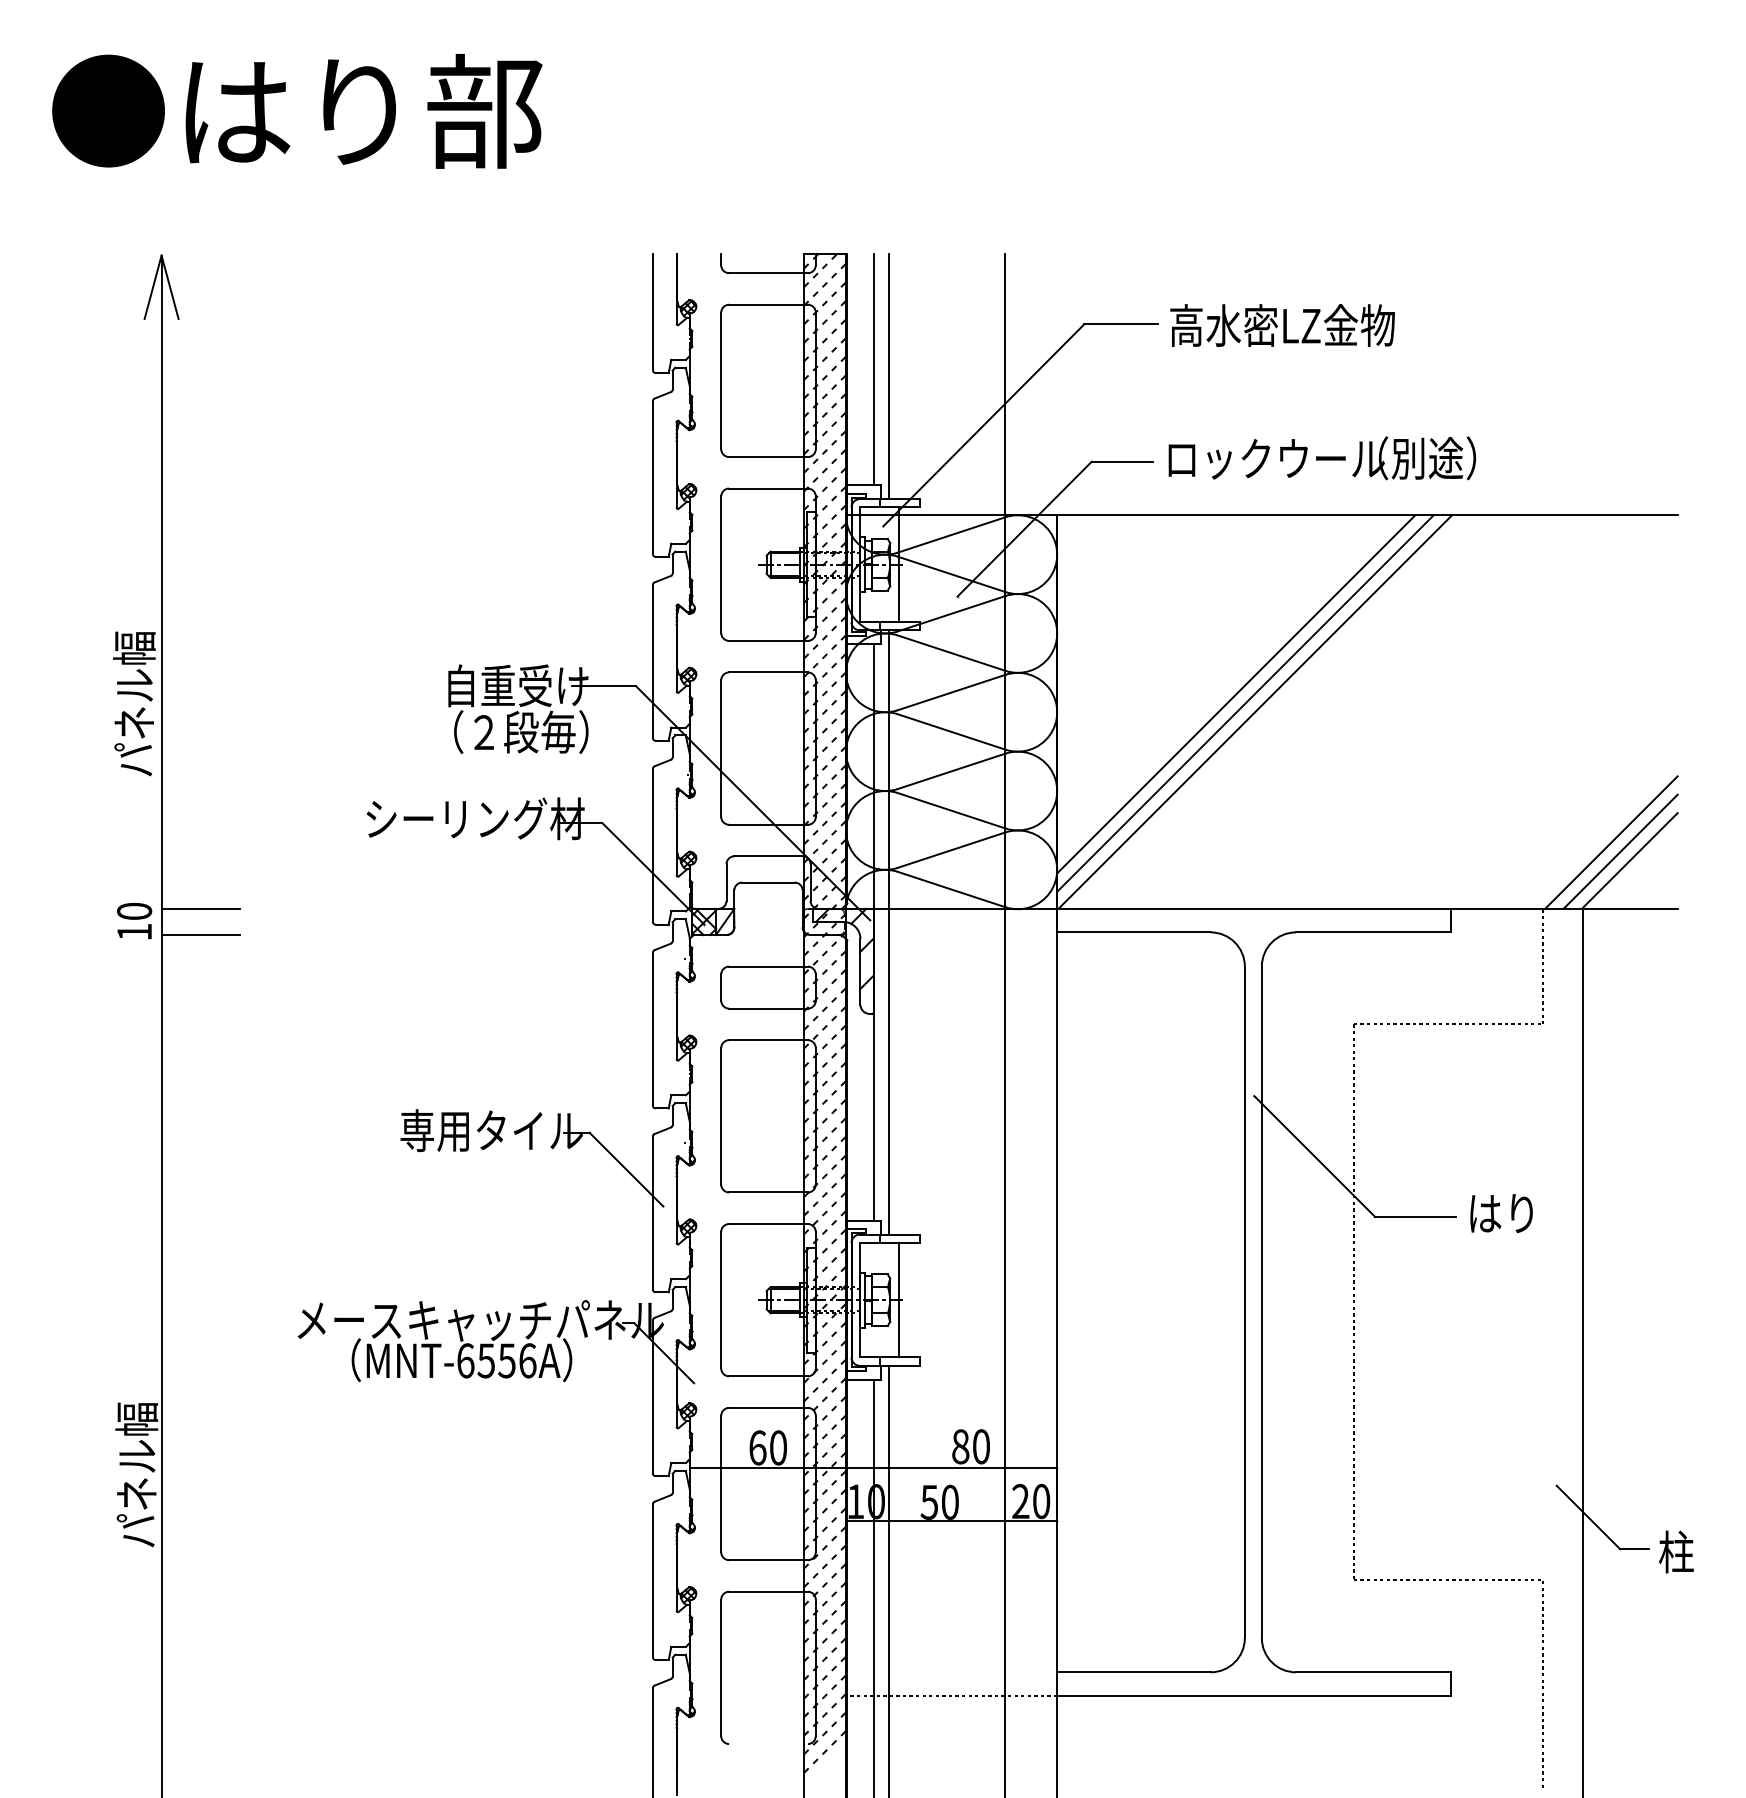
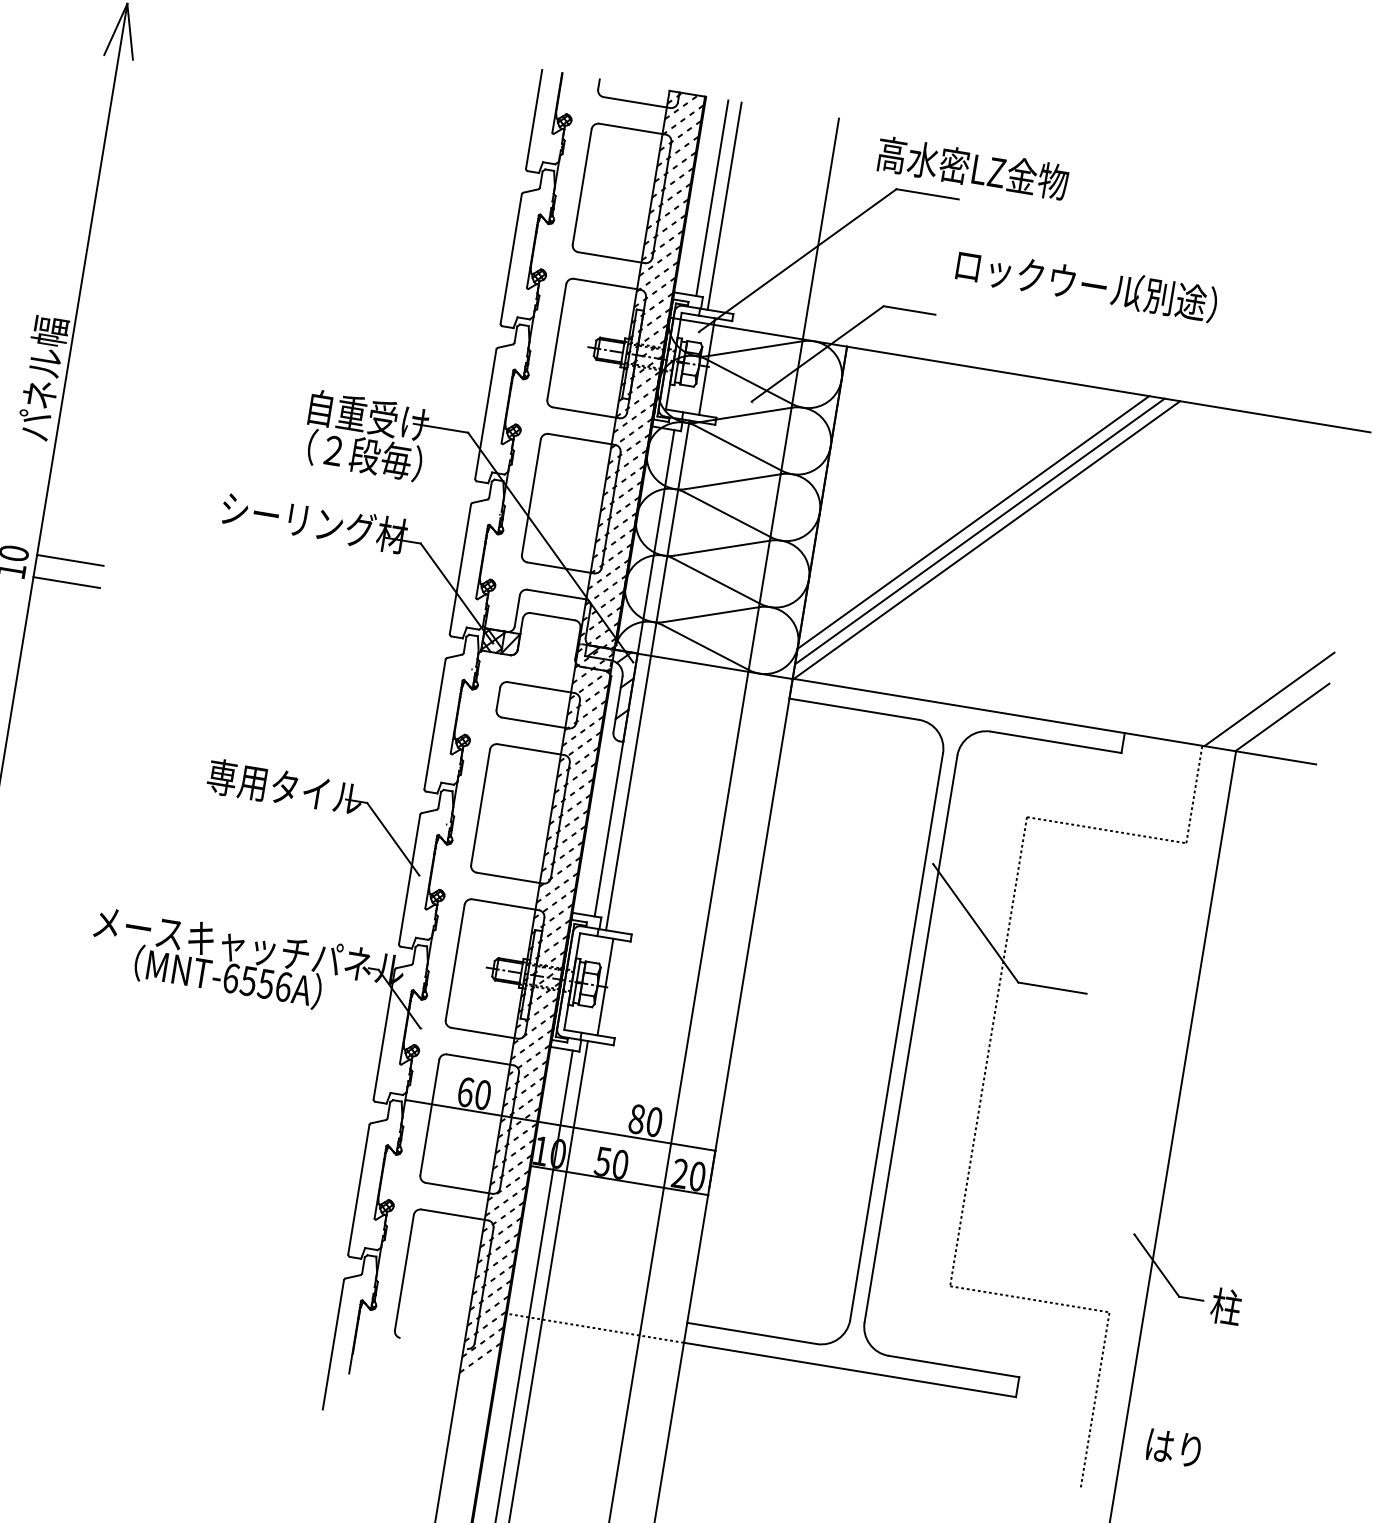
text: (1282, 325) -> (972, 168), moved
text: (1322, 458) -> (1087, 284), moved
line: (1620, 851) -> (1275, 708), removed
text: (1501, 1213) -> (1173, 1447), moved

